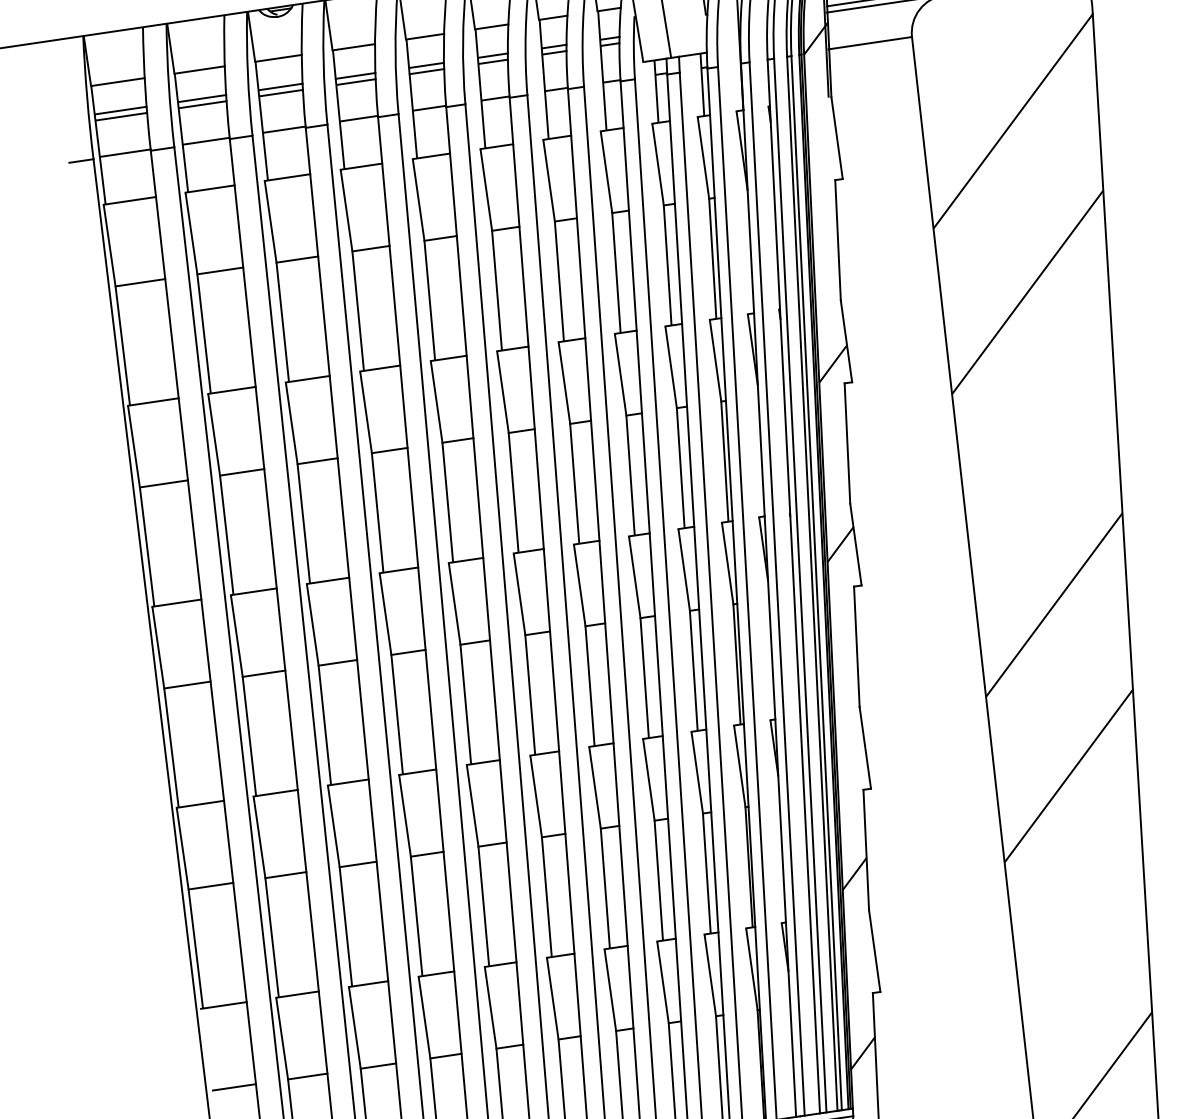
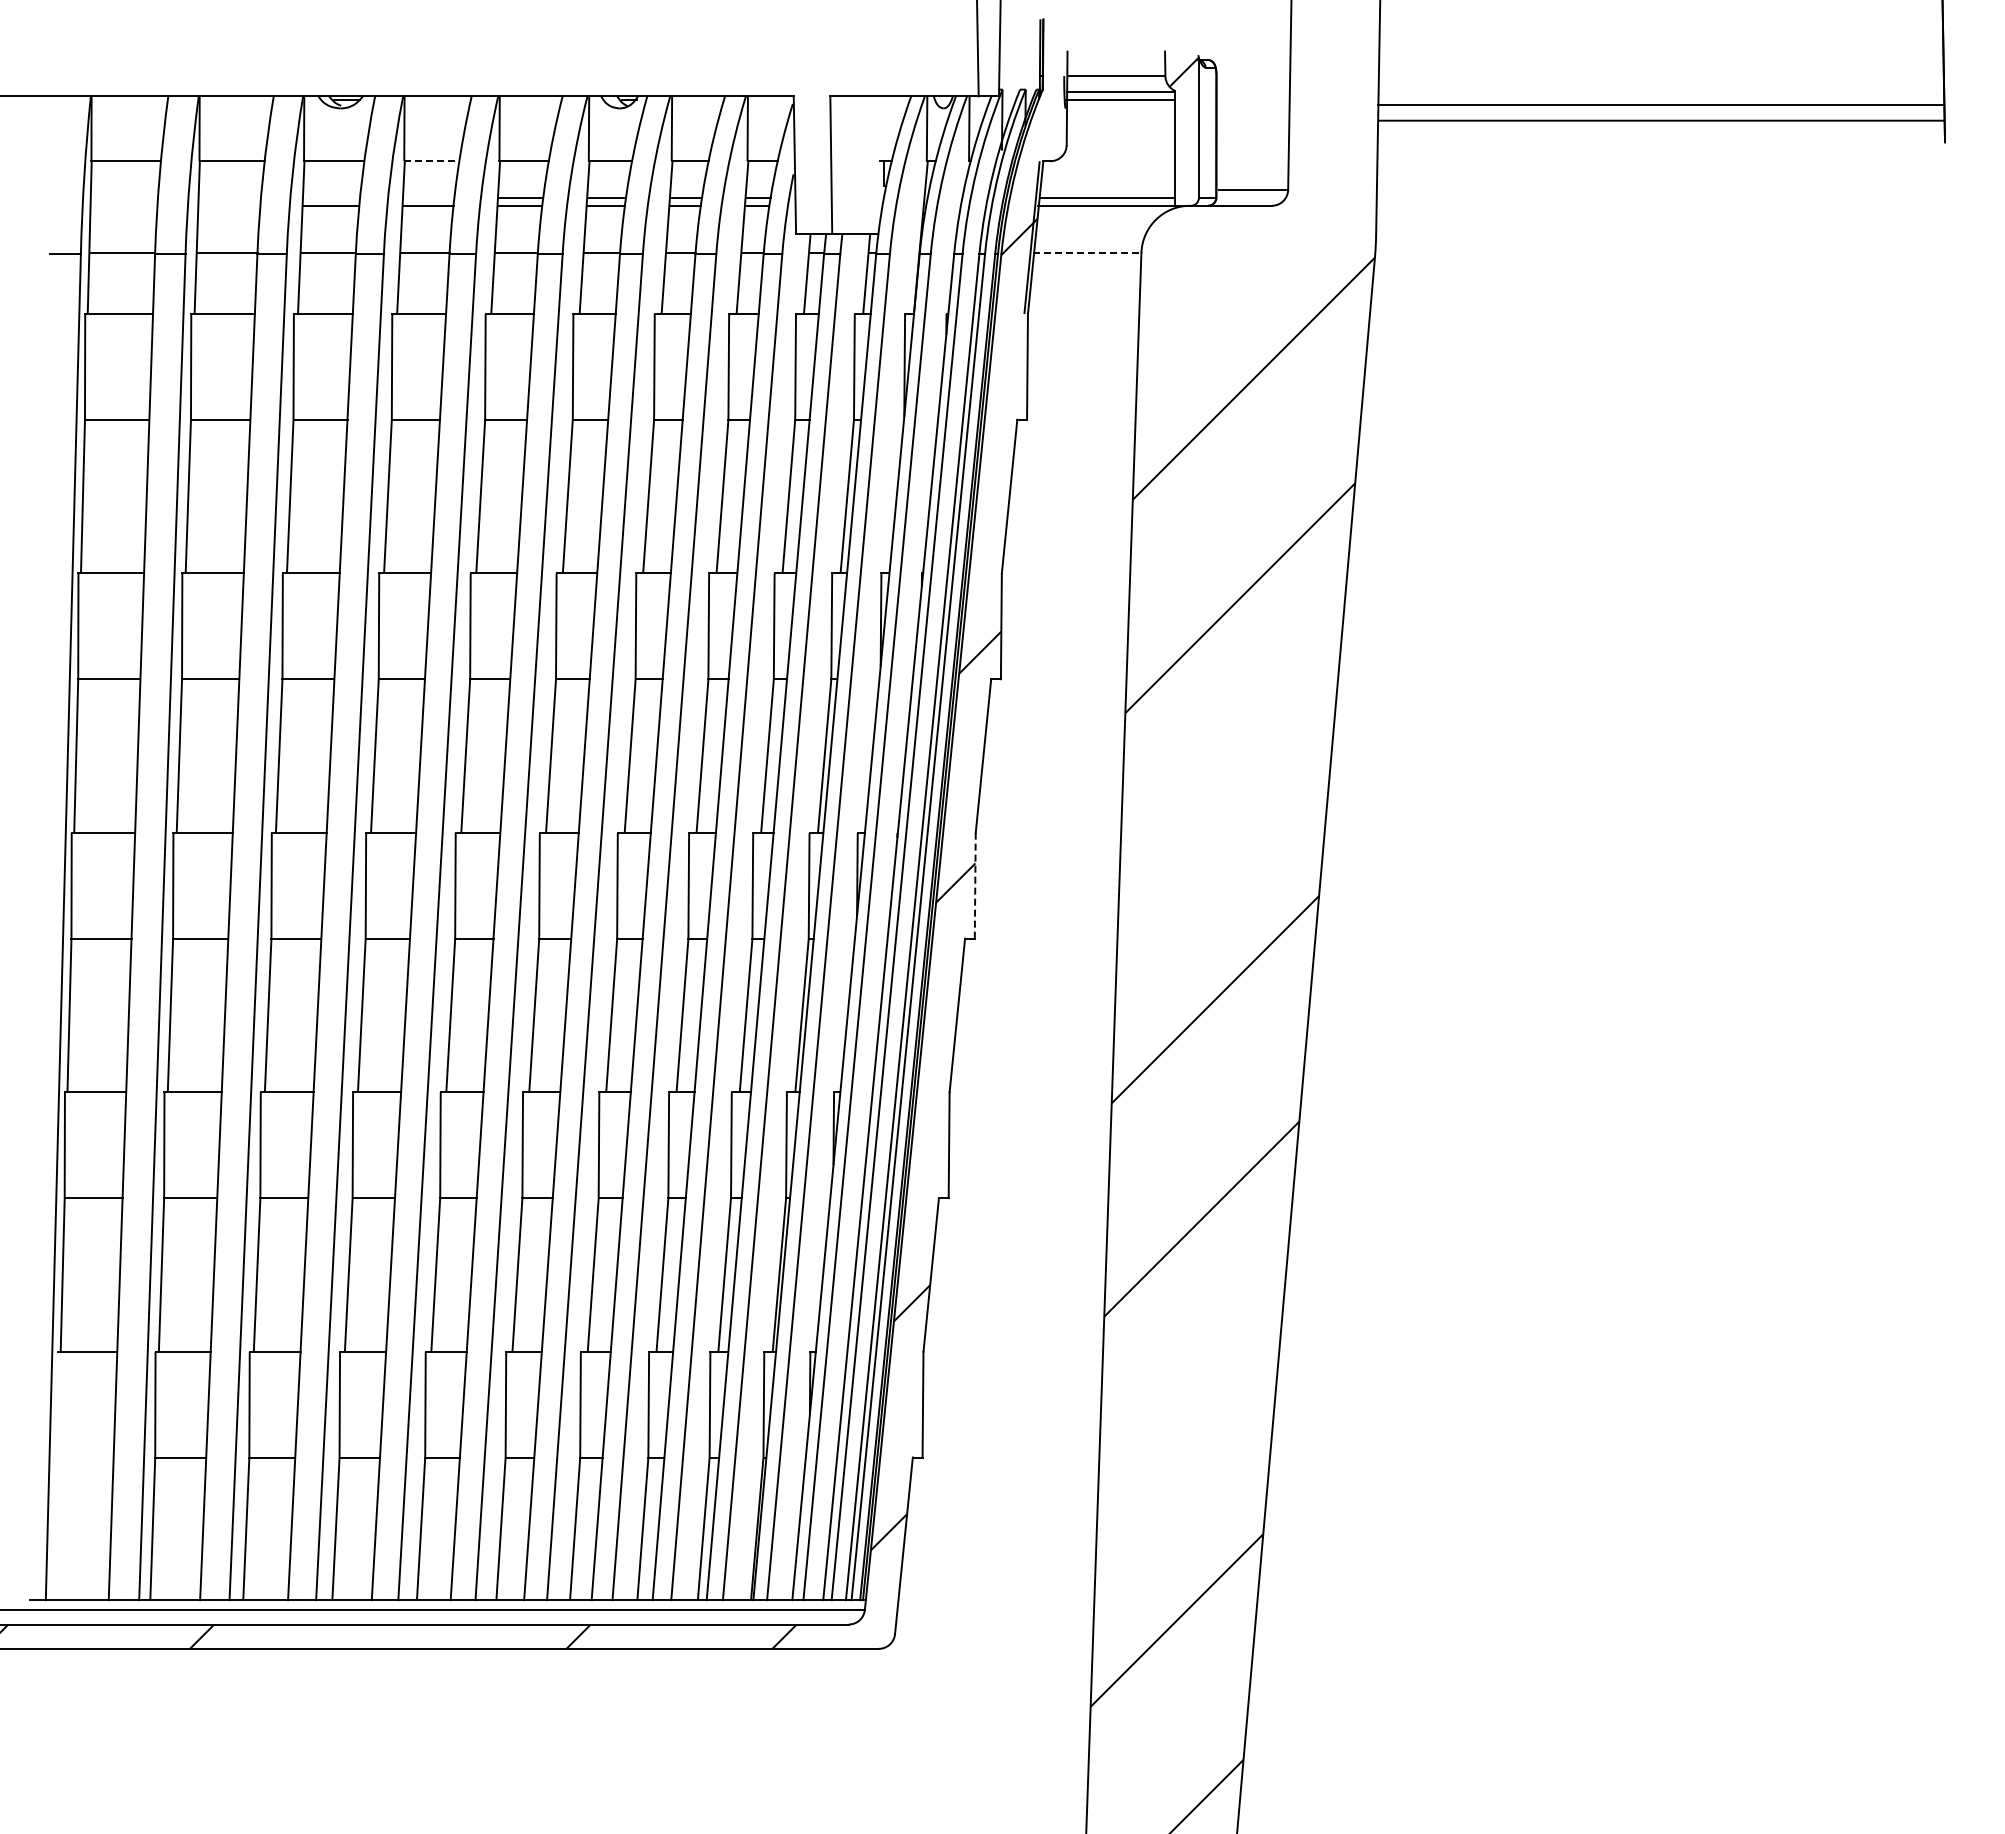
line: (870, 42) -> (1087, 252), solid -> dashed
line: (353, 47) -> (431, 161), solid -> dashed
line: (355, 75) -> (428, 197), removed
line: (280, 86) -> (331, 197), removed
line: (202, 98) -> (230, 197), removed
line: (202, 104) -> (229, 205), removed
line: (120, 110) -> (124, 197), removed
line: (121, 116) -> (124, 205), removed
line: (856, 544) -> (975, 885), solid -> dashed
line: (234, 1087) -> (85, 1457), removed

